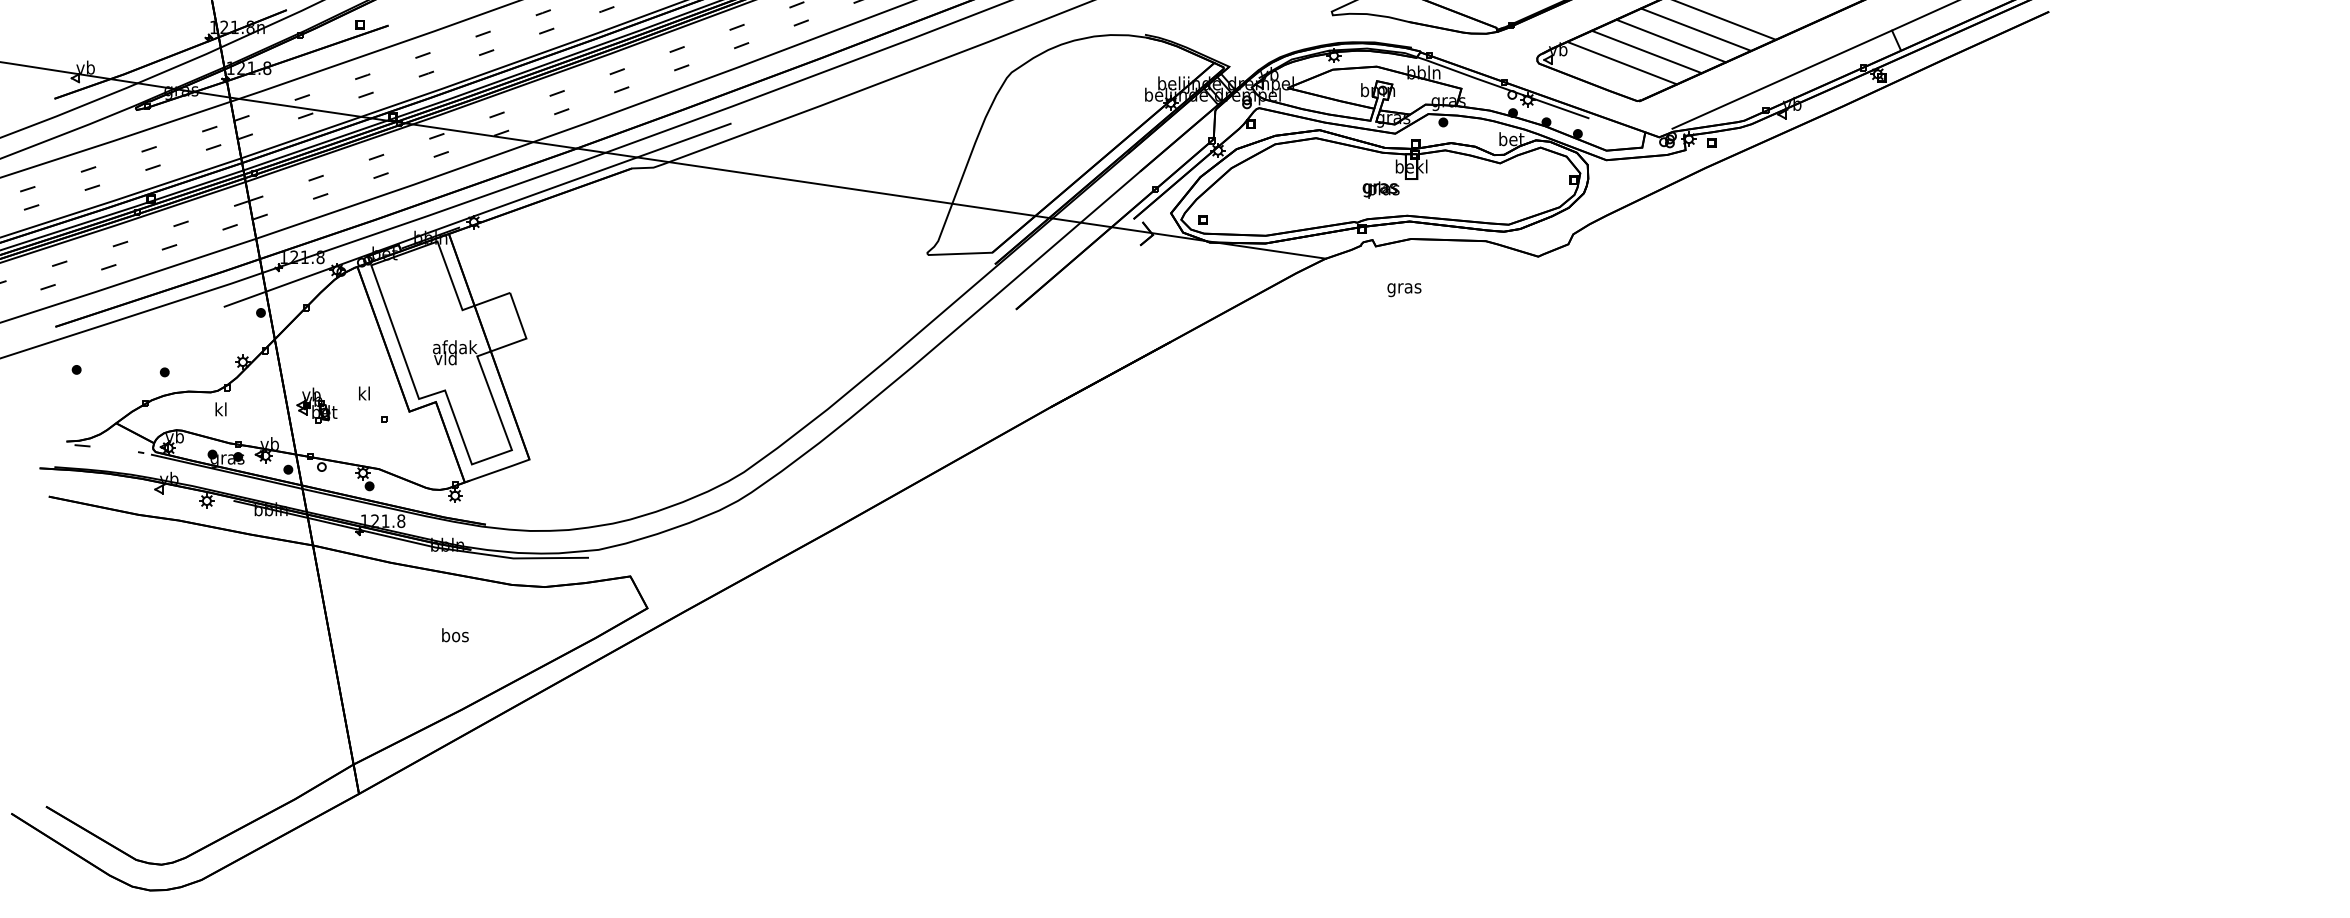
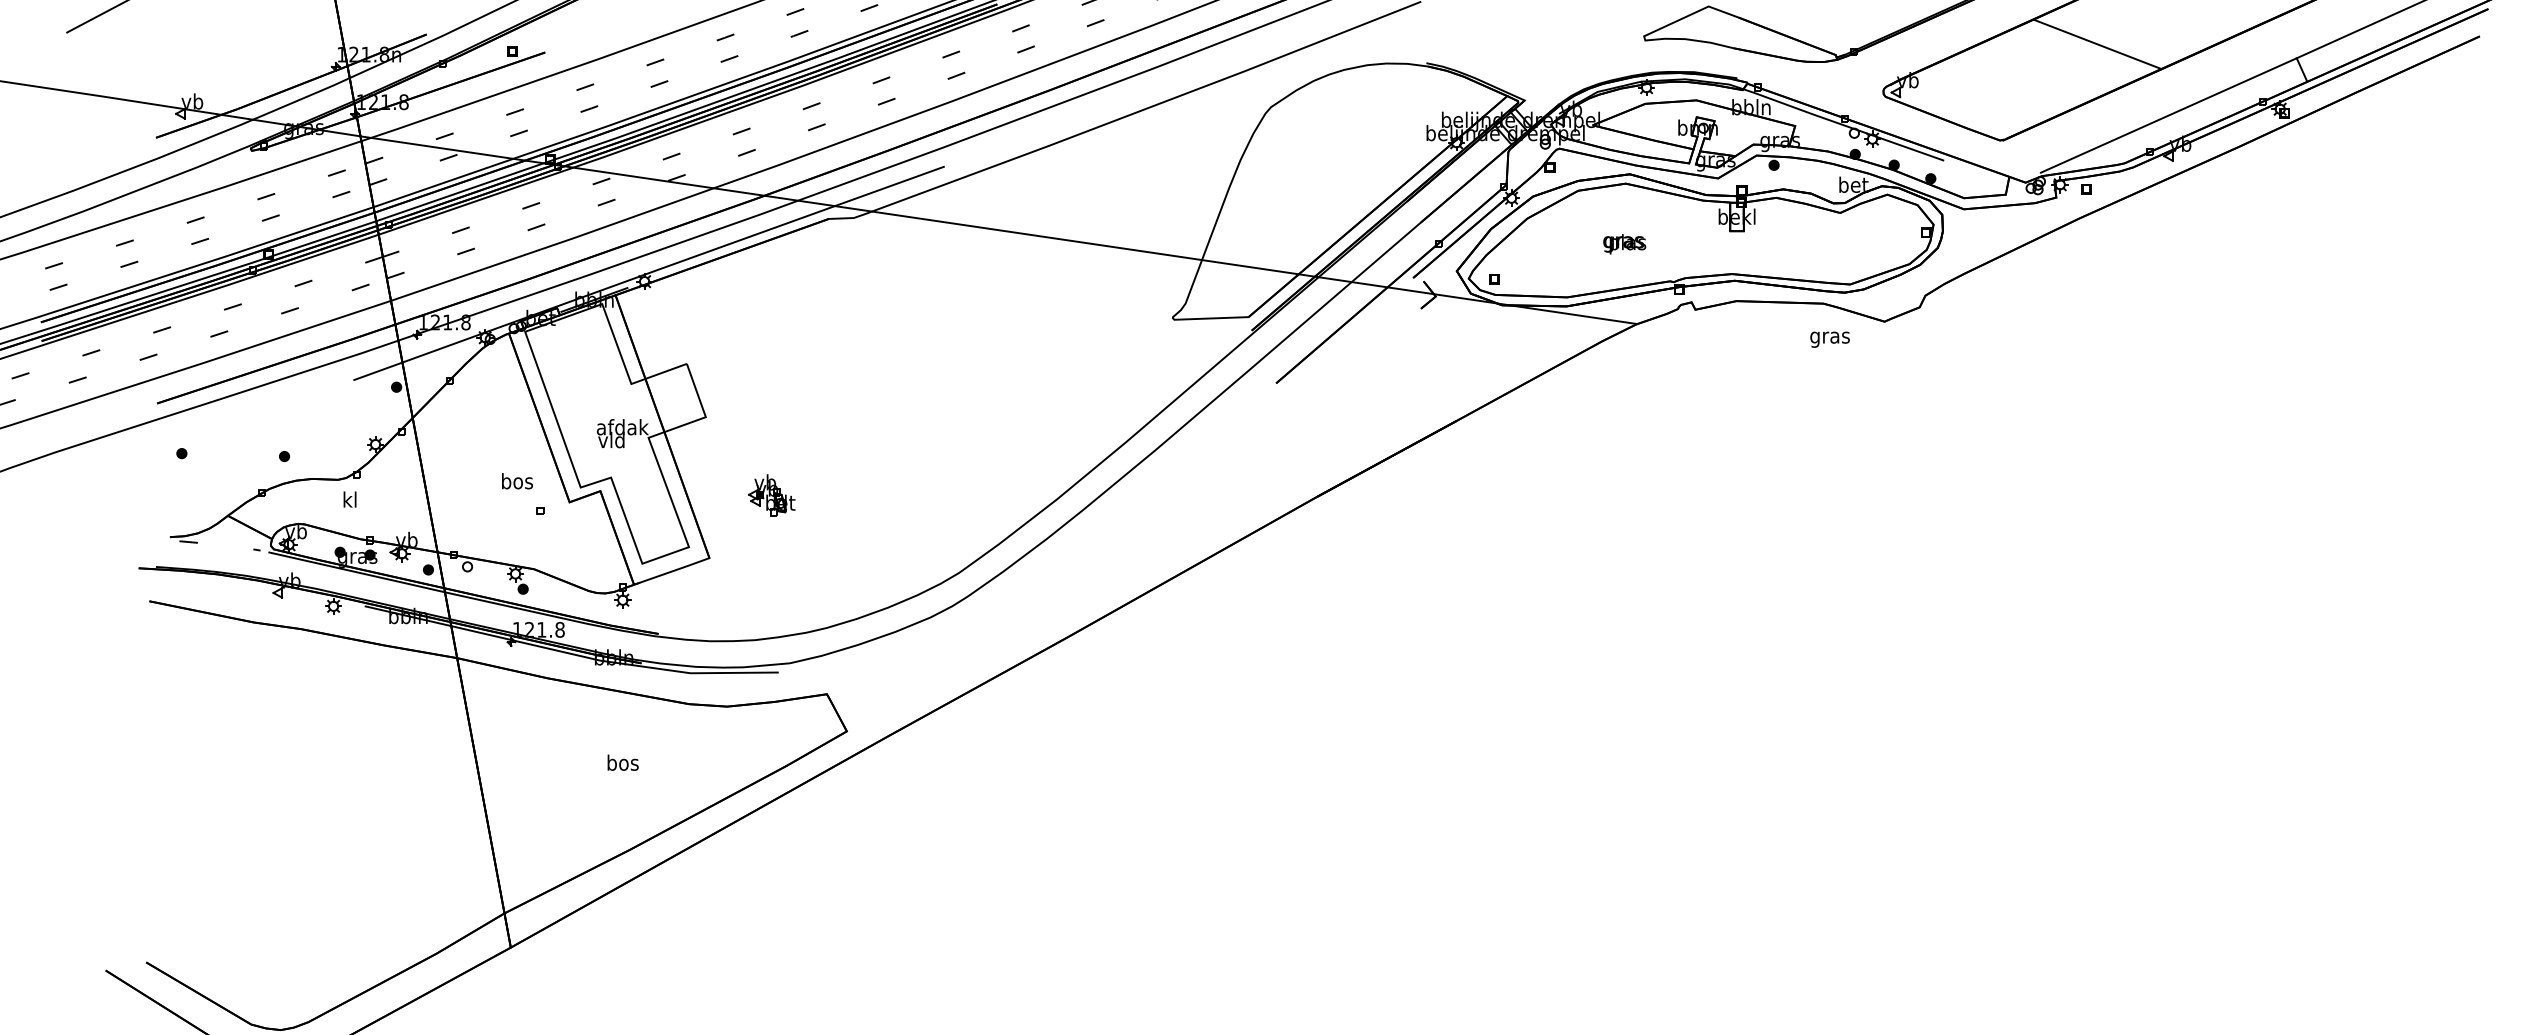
line: (1696, 29) -> (2068, 57), removed
line: (1670, 40) -> (2038, 69), removed
line: (1646, 51) -> (2010, 82), removed
line: (1621, 62) -> (1981, 95), removed
text: (1380, 189) -> (1623, 243), moved
text: (1404, 290) -> (1830, 340), moved
text: (364, 393) -> (517, 481), kl -> bos
part: (316, 405) -> (771, 495), moved

